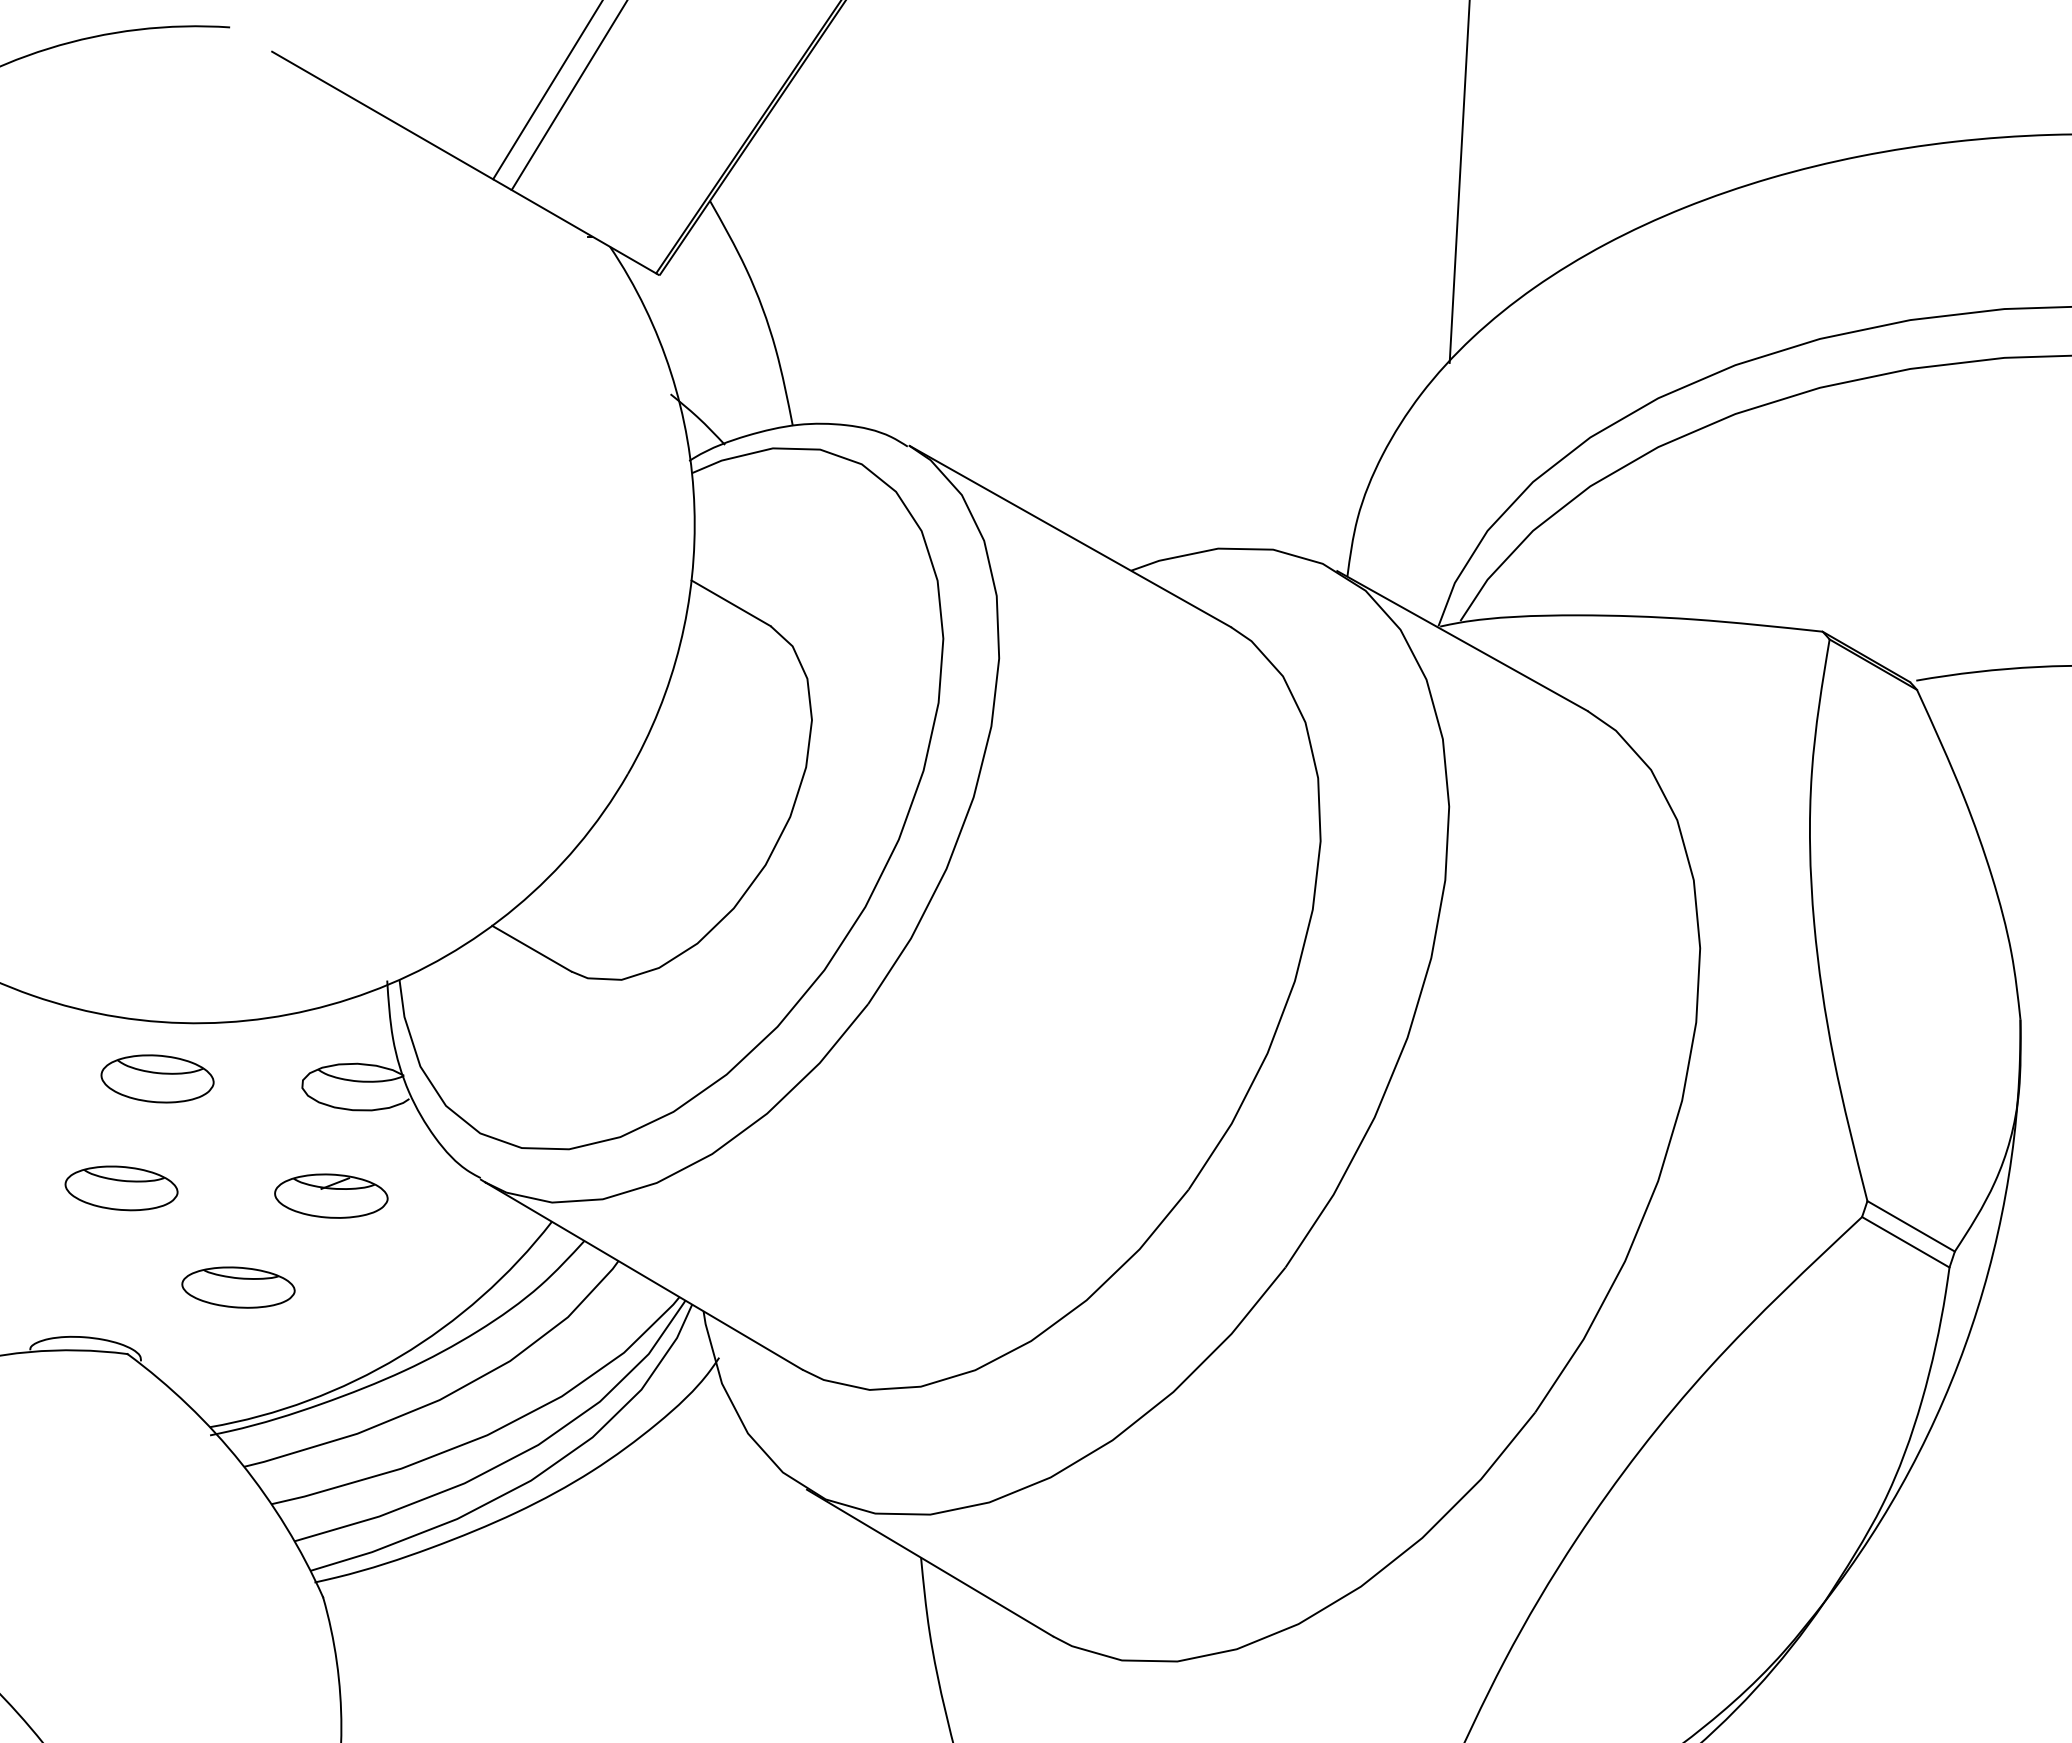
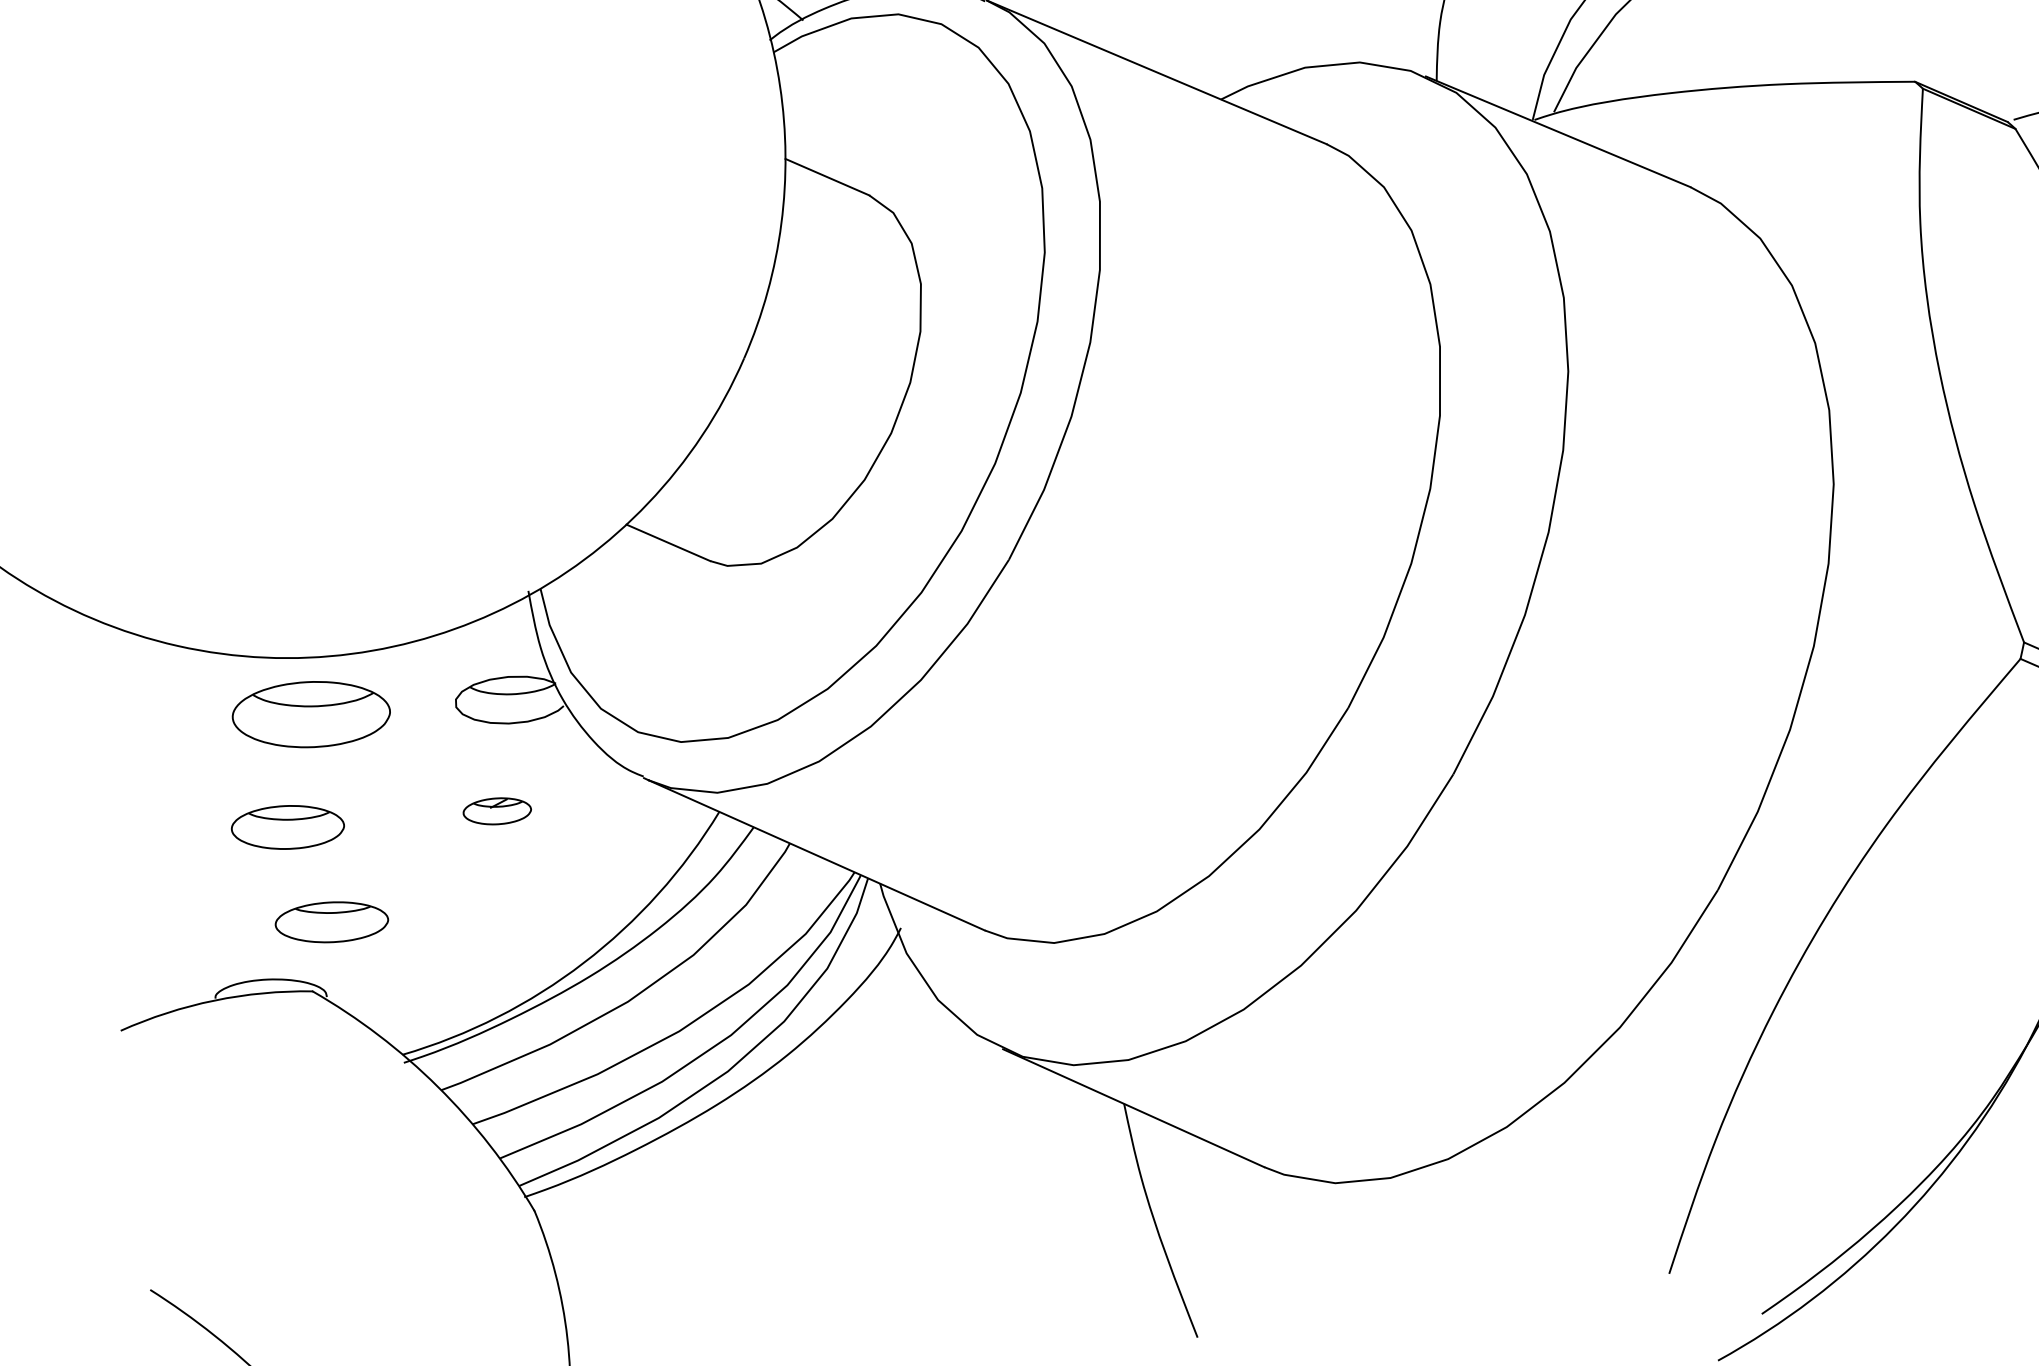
part: (157, 1078) -> (311, 714), size x1.4
part: (331, 1195) -> (497, 810), size x0.6
part: (238, 1287) -> (331, 922), moved

